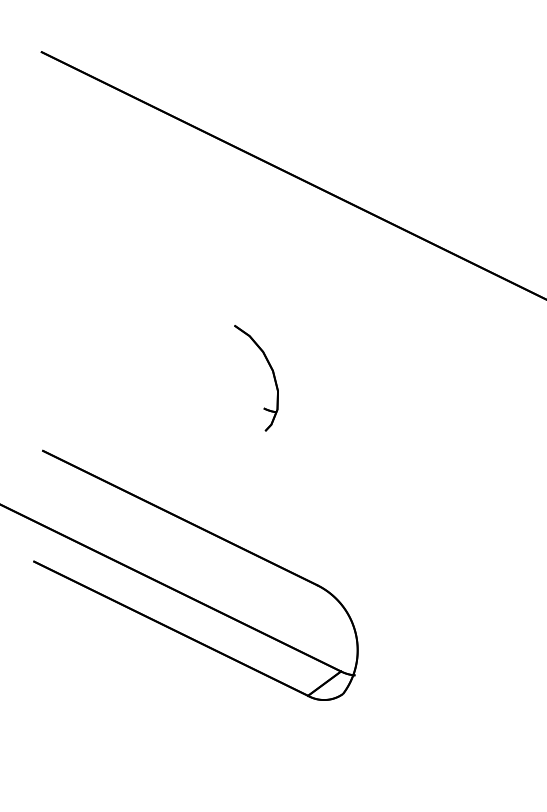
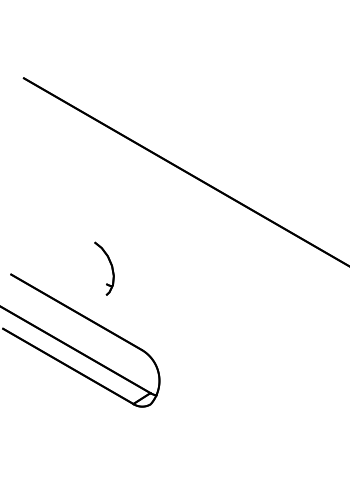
part: (269, 370) -> (110, 265), moved

